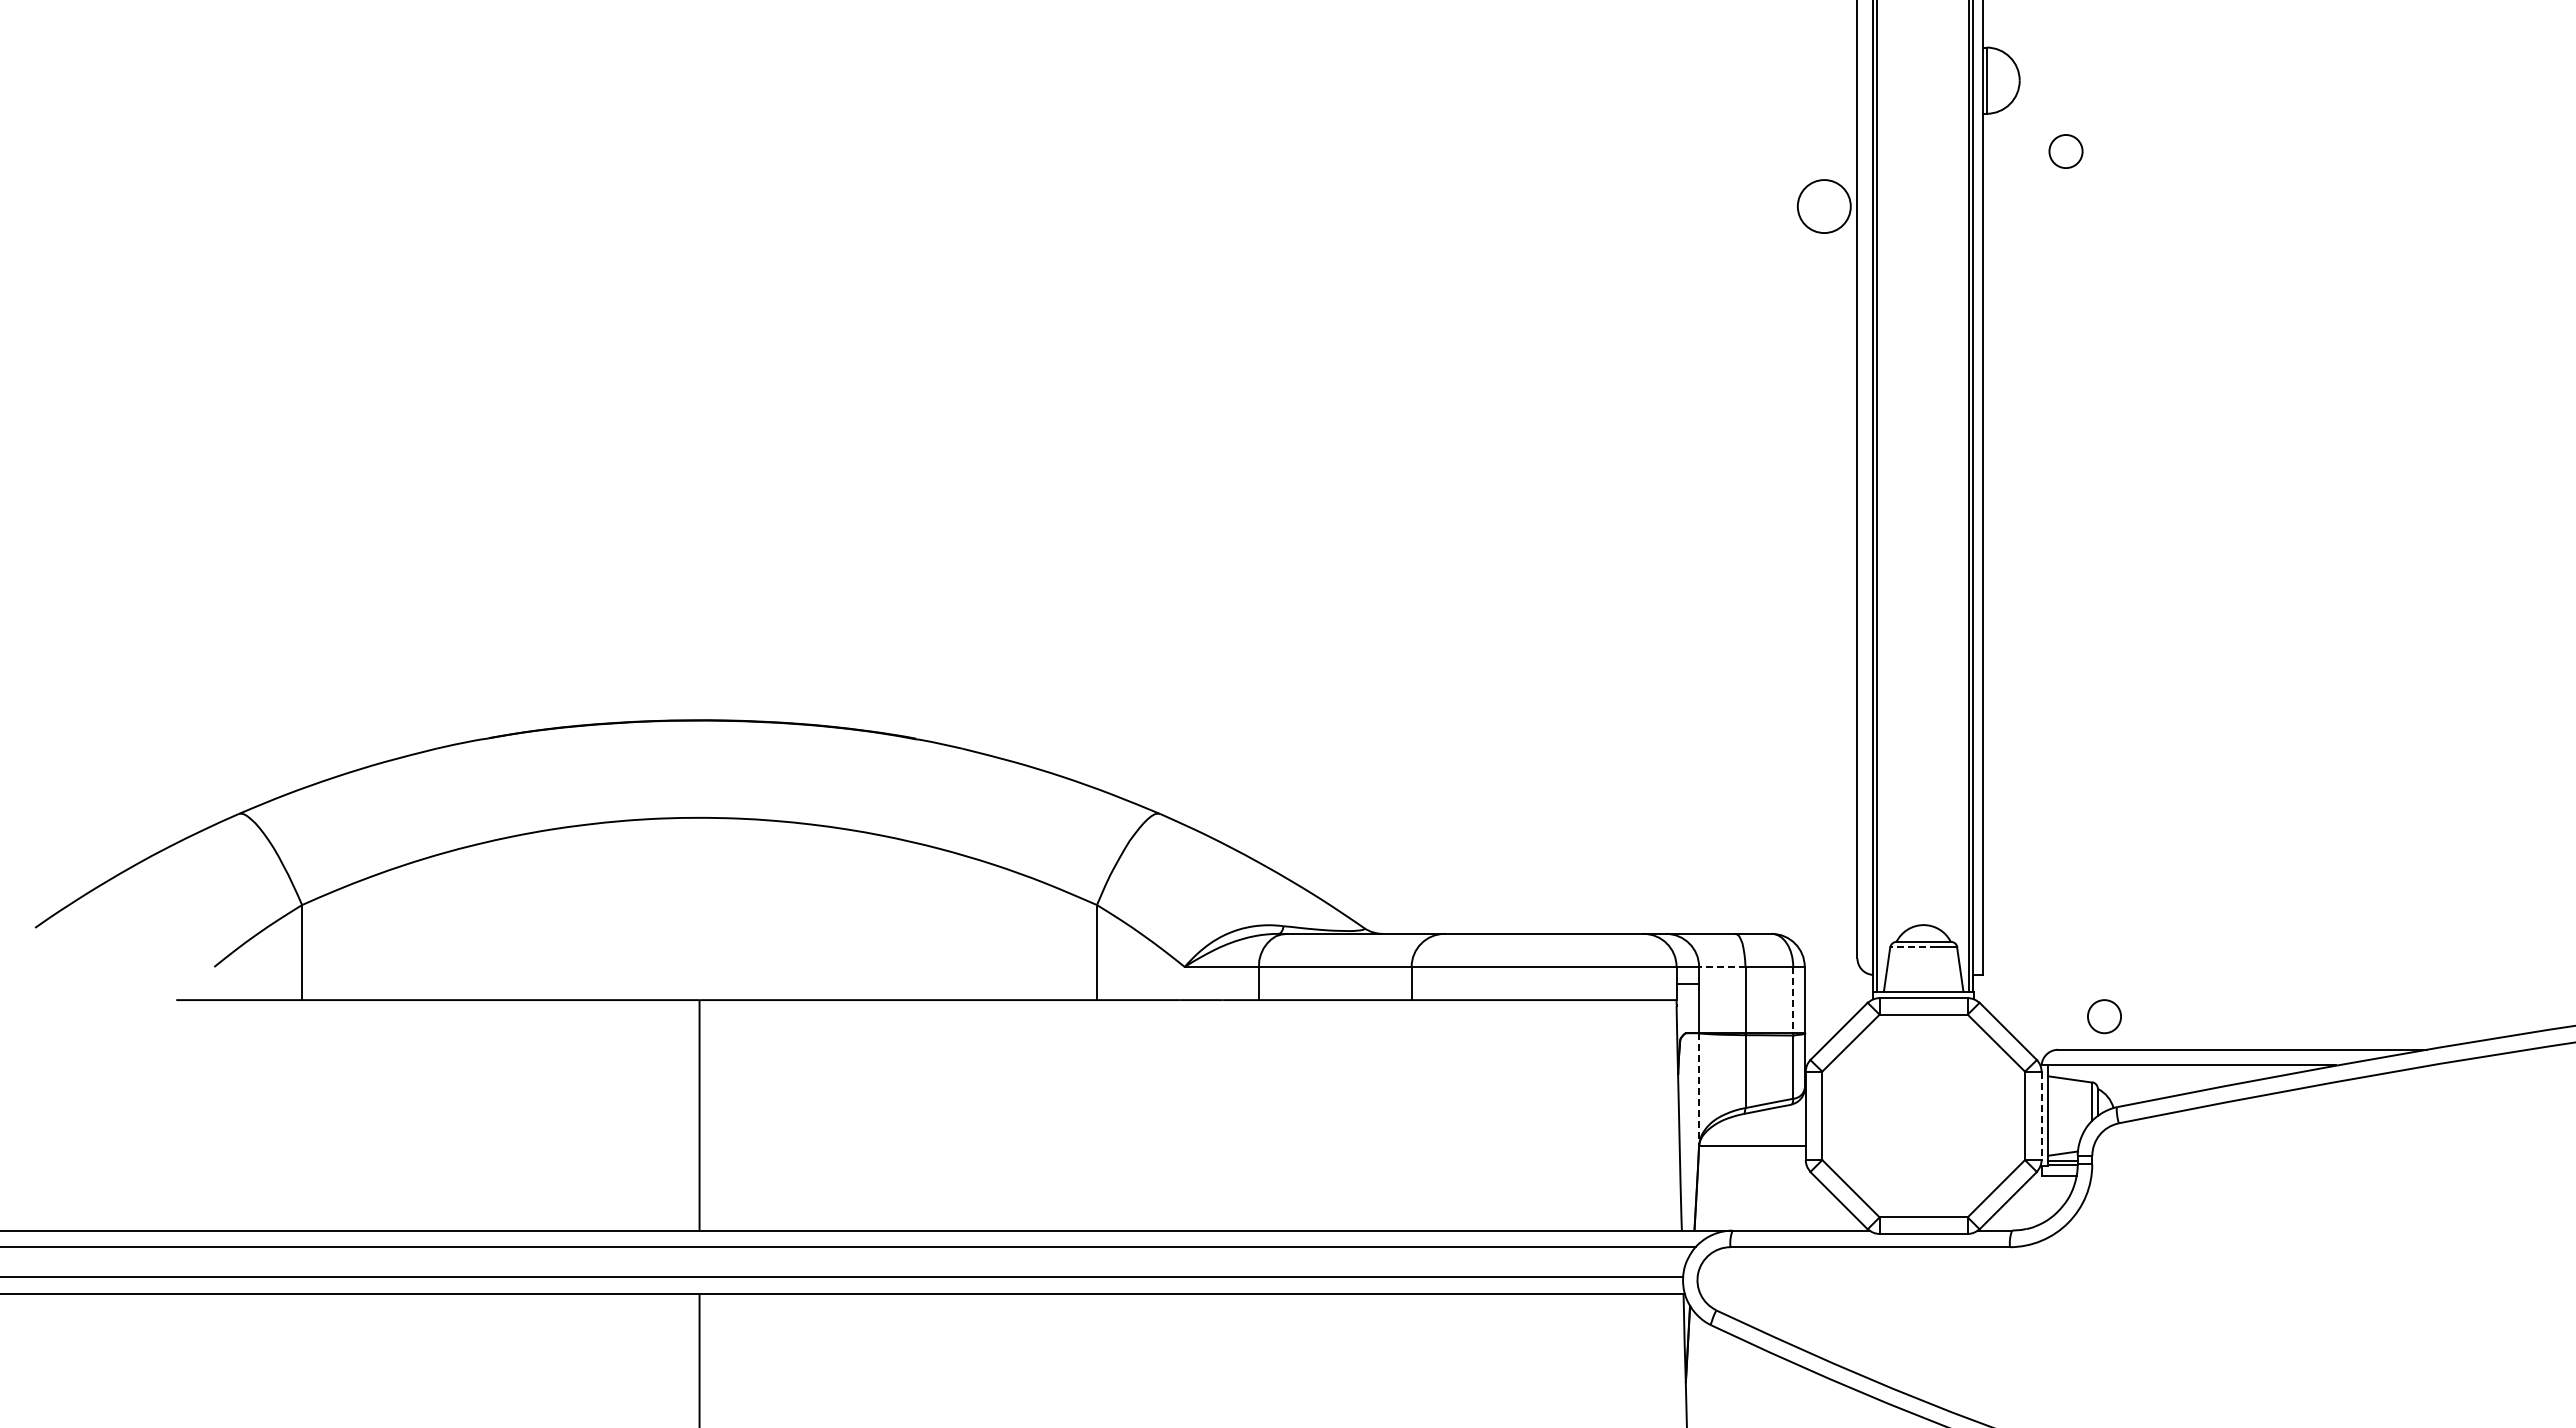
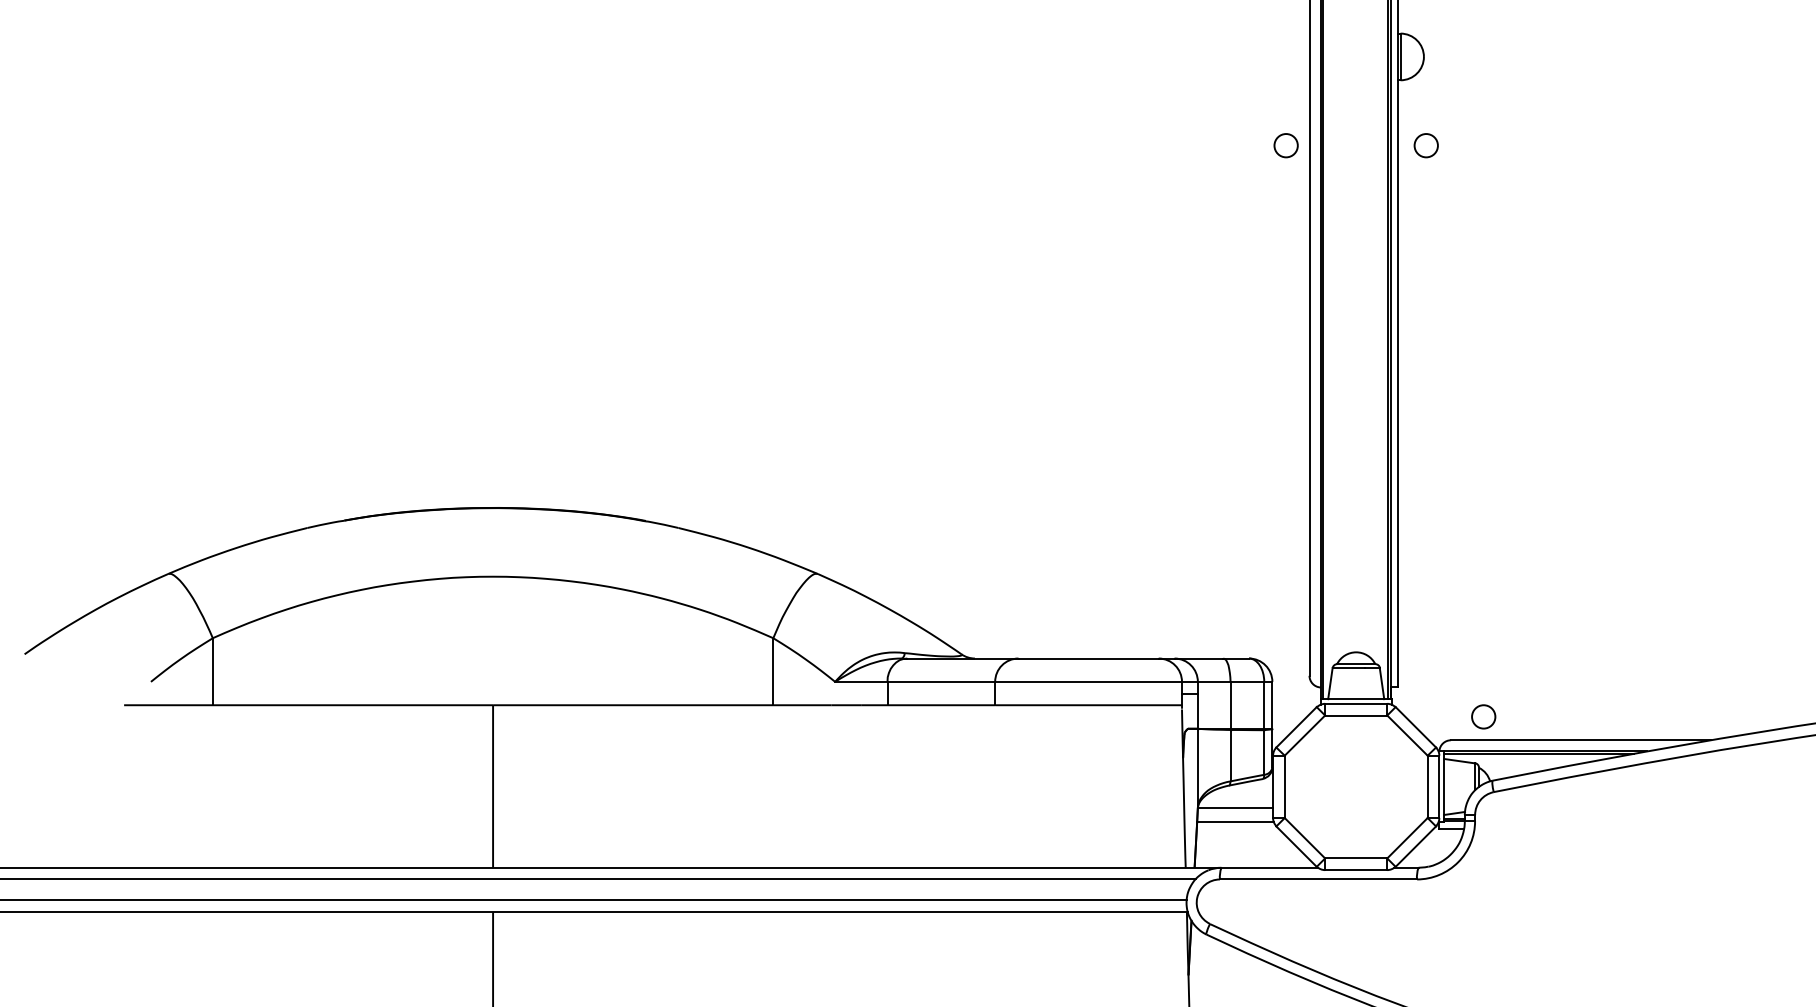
circle: (2065, 151) -> (1425, 145), moved
circle: (1823, 206) -> (1285, 145), size x0.62
line: (1912, 947) -> (1348, 668), dashed -> solid
line: (1721, 967) -> (1213, 682), dashed -> solid
line: (1793, 1000) -> (1264, 705), dashed -> solid
line: (2182, 1068) -> (1538, 753), added
line: (1699, 1089) -> (1198, 768), dashed -> solid
line: (2041, 1116) -> (1439, 787), dashed -> solid
line: (1752, 1165) -> (1235, 821), added

